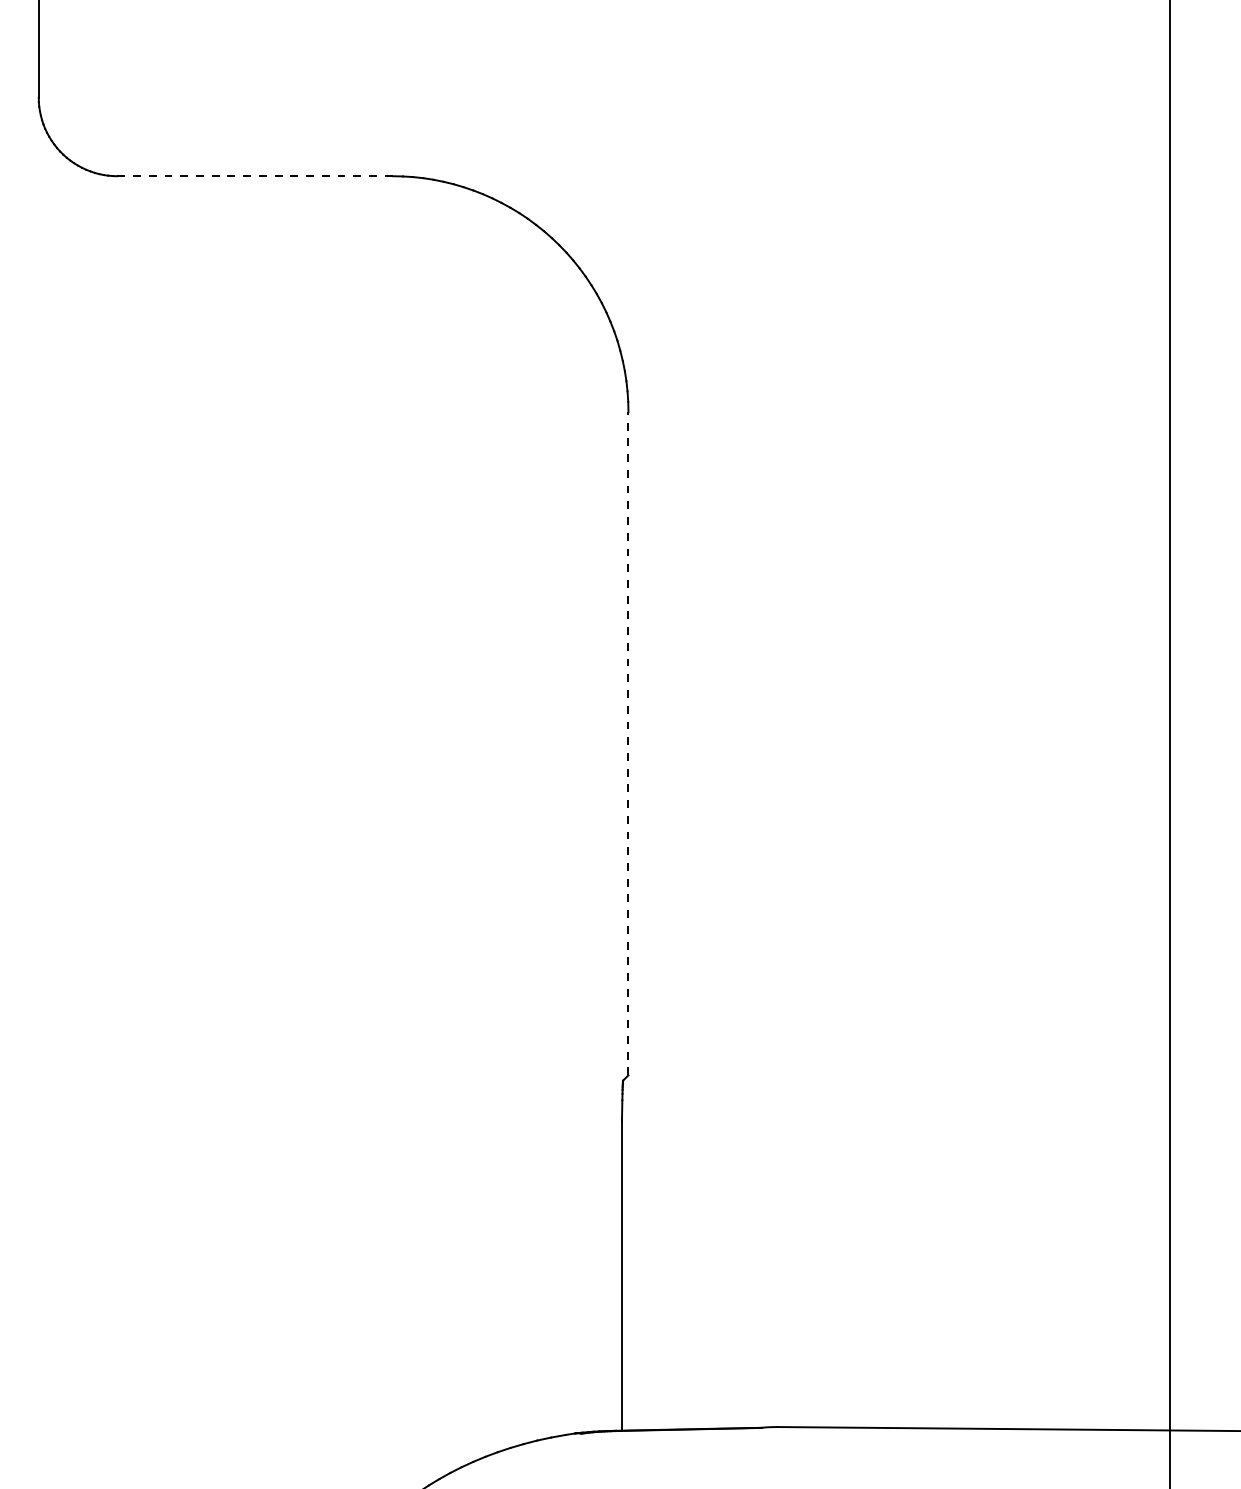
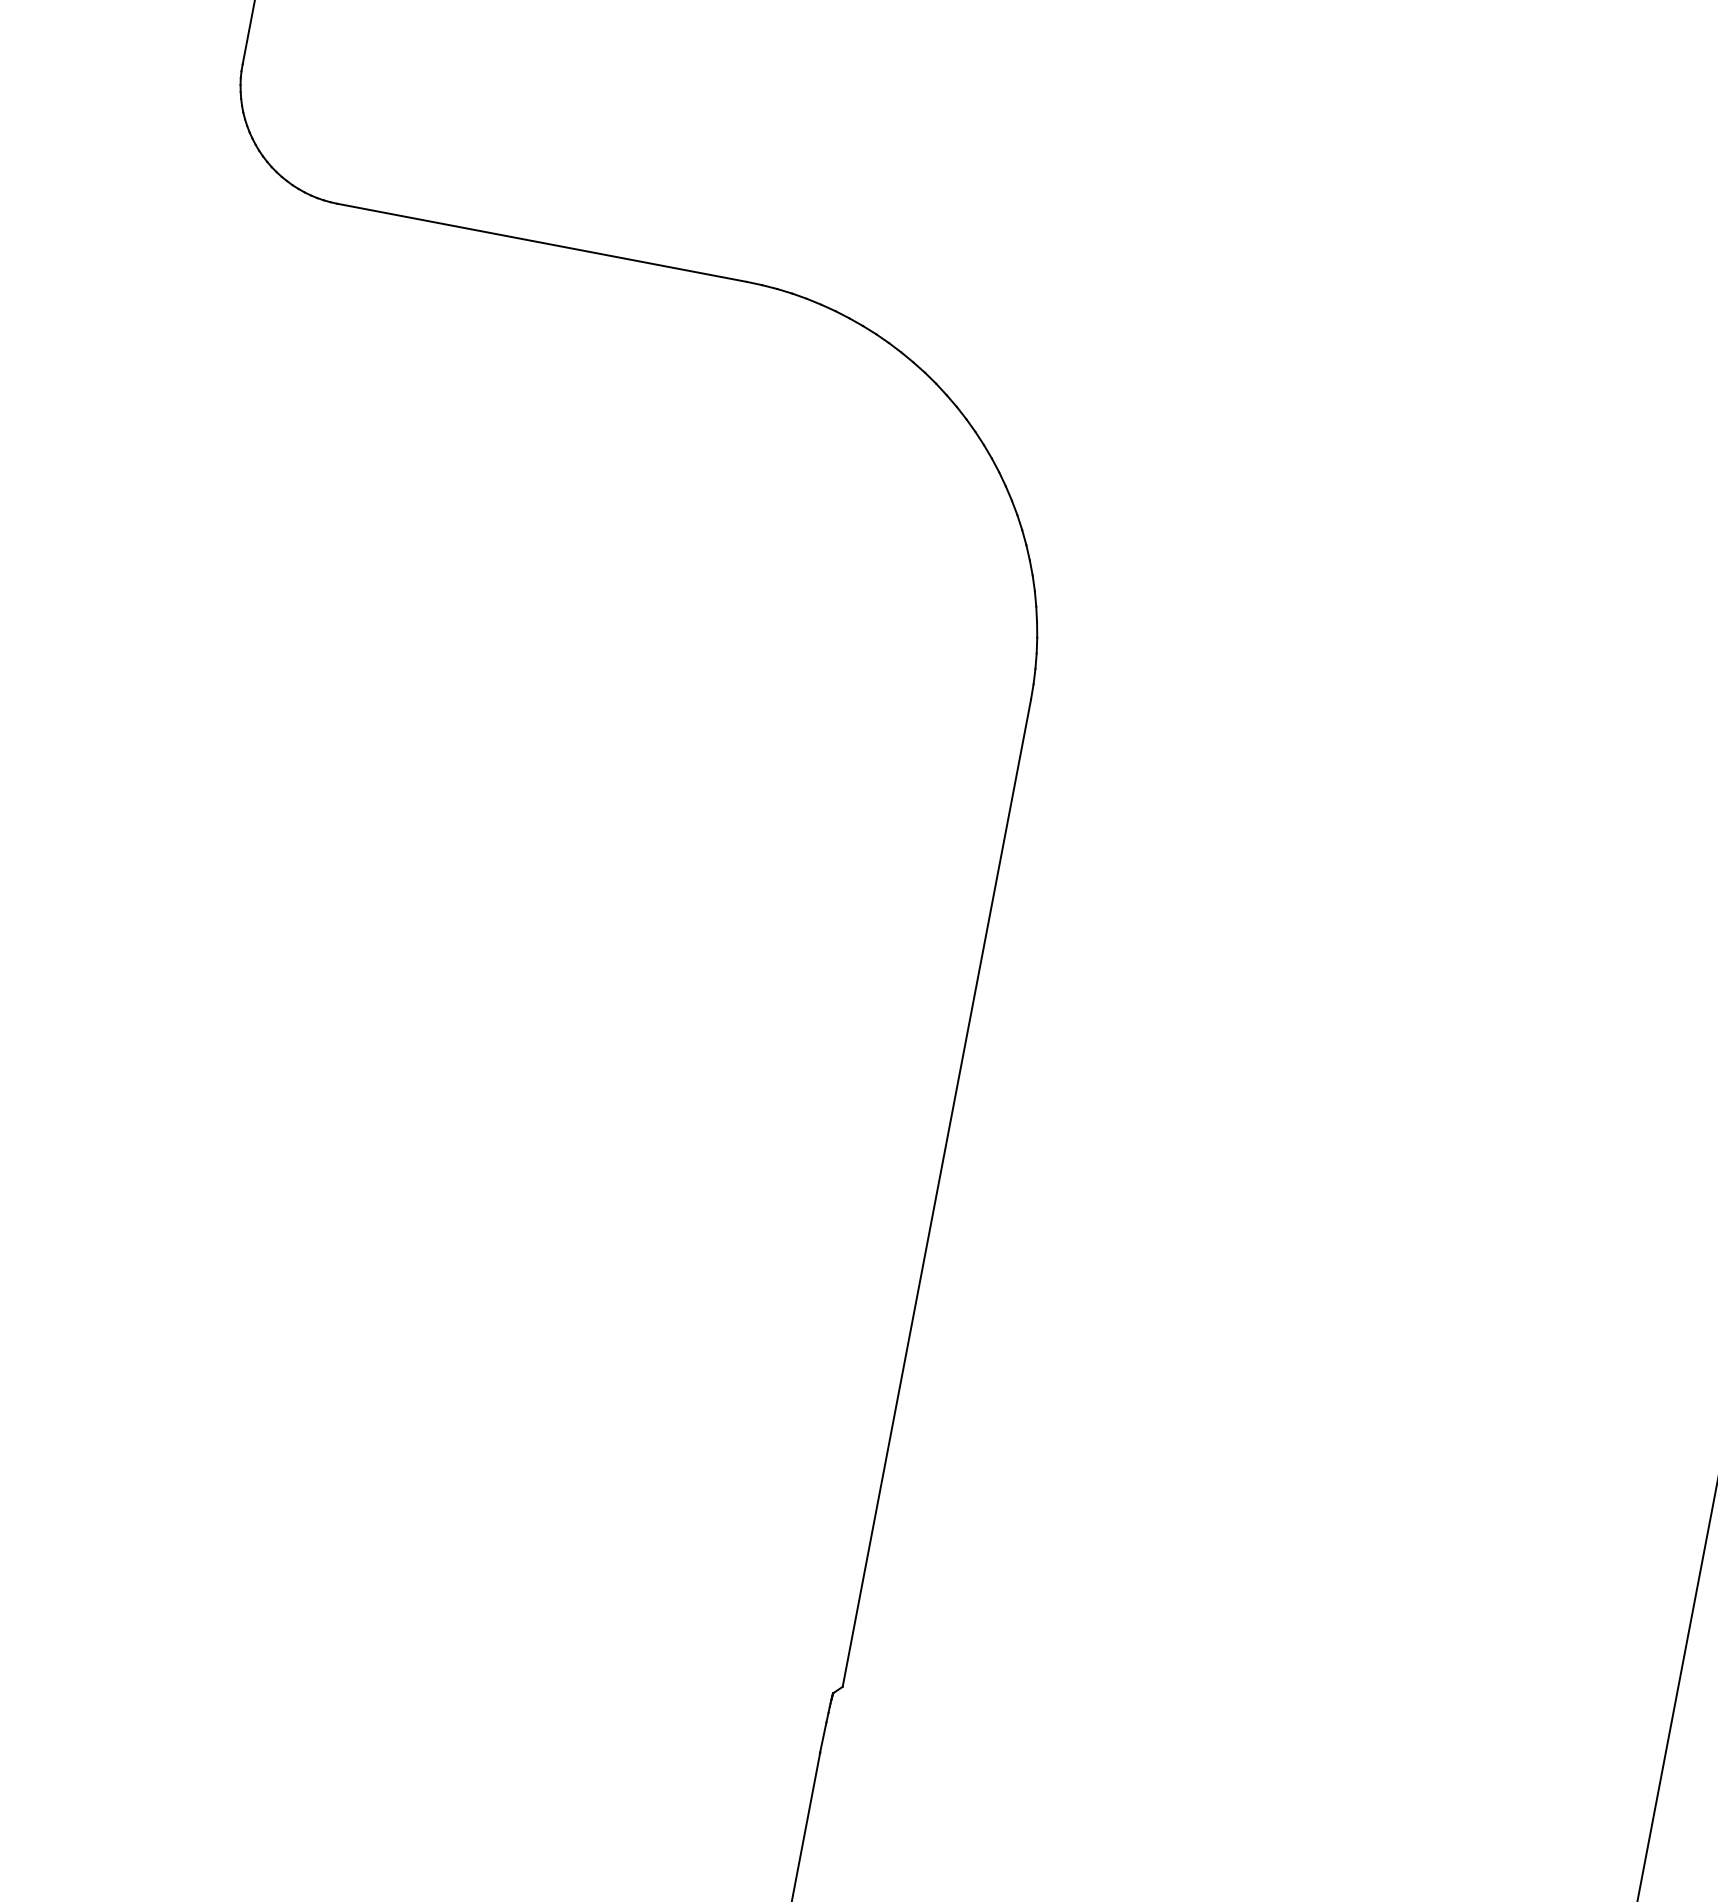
line: (254, 176) -> (541, 243), dashed -> solid
line: (628, 743) -> (936, 1193), dashed -> solid

